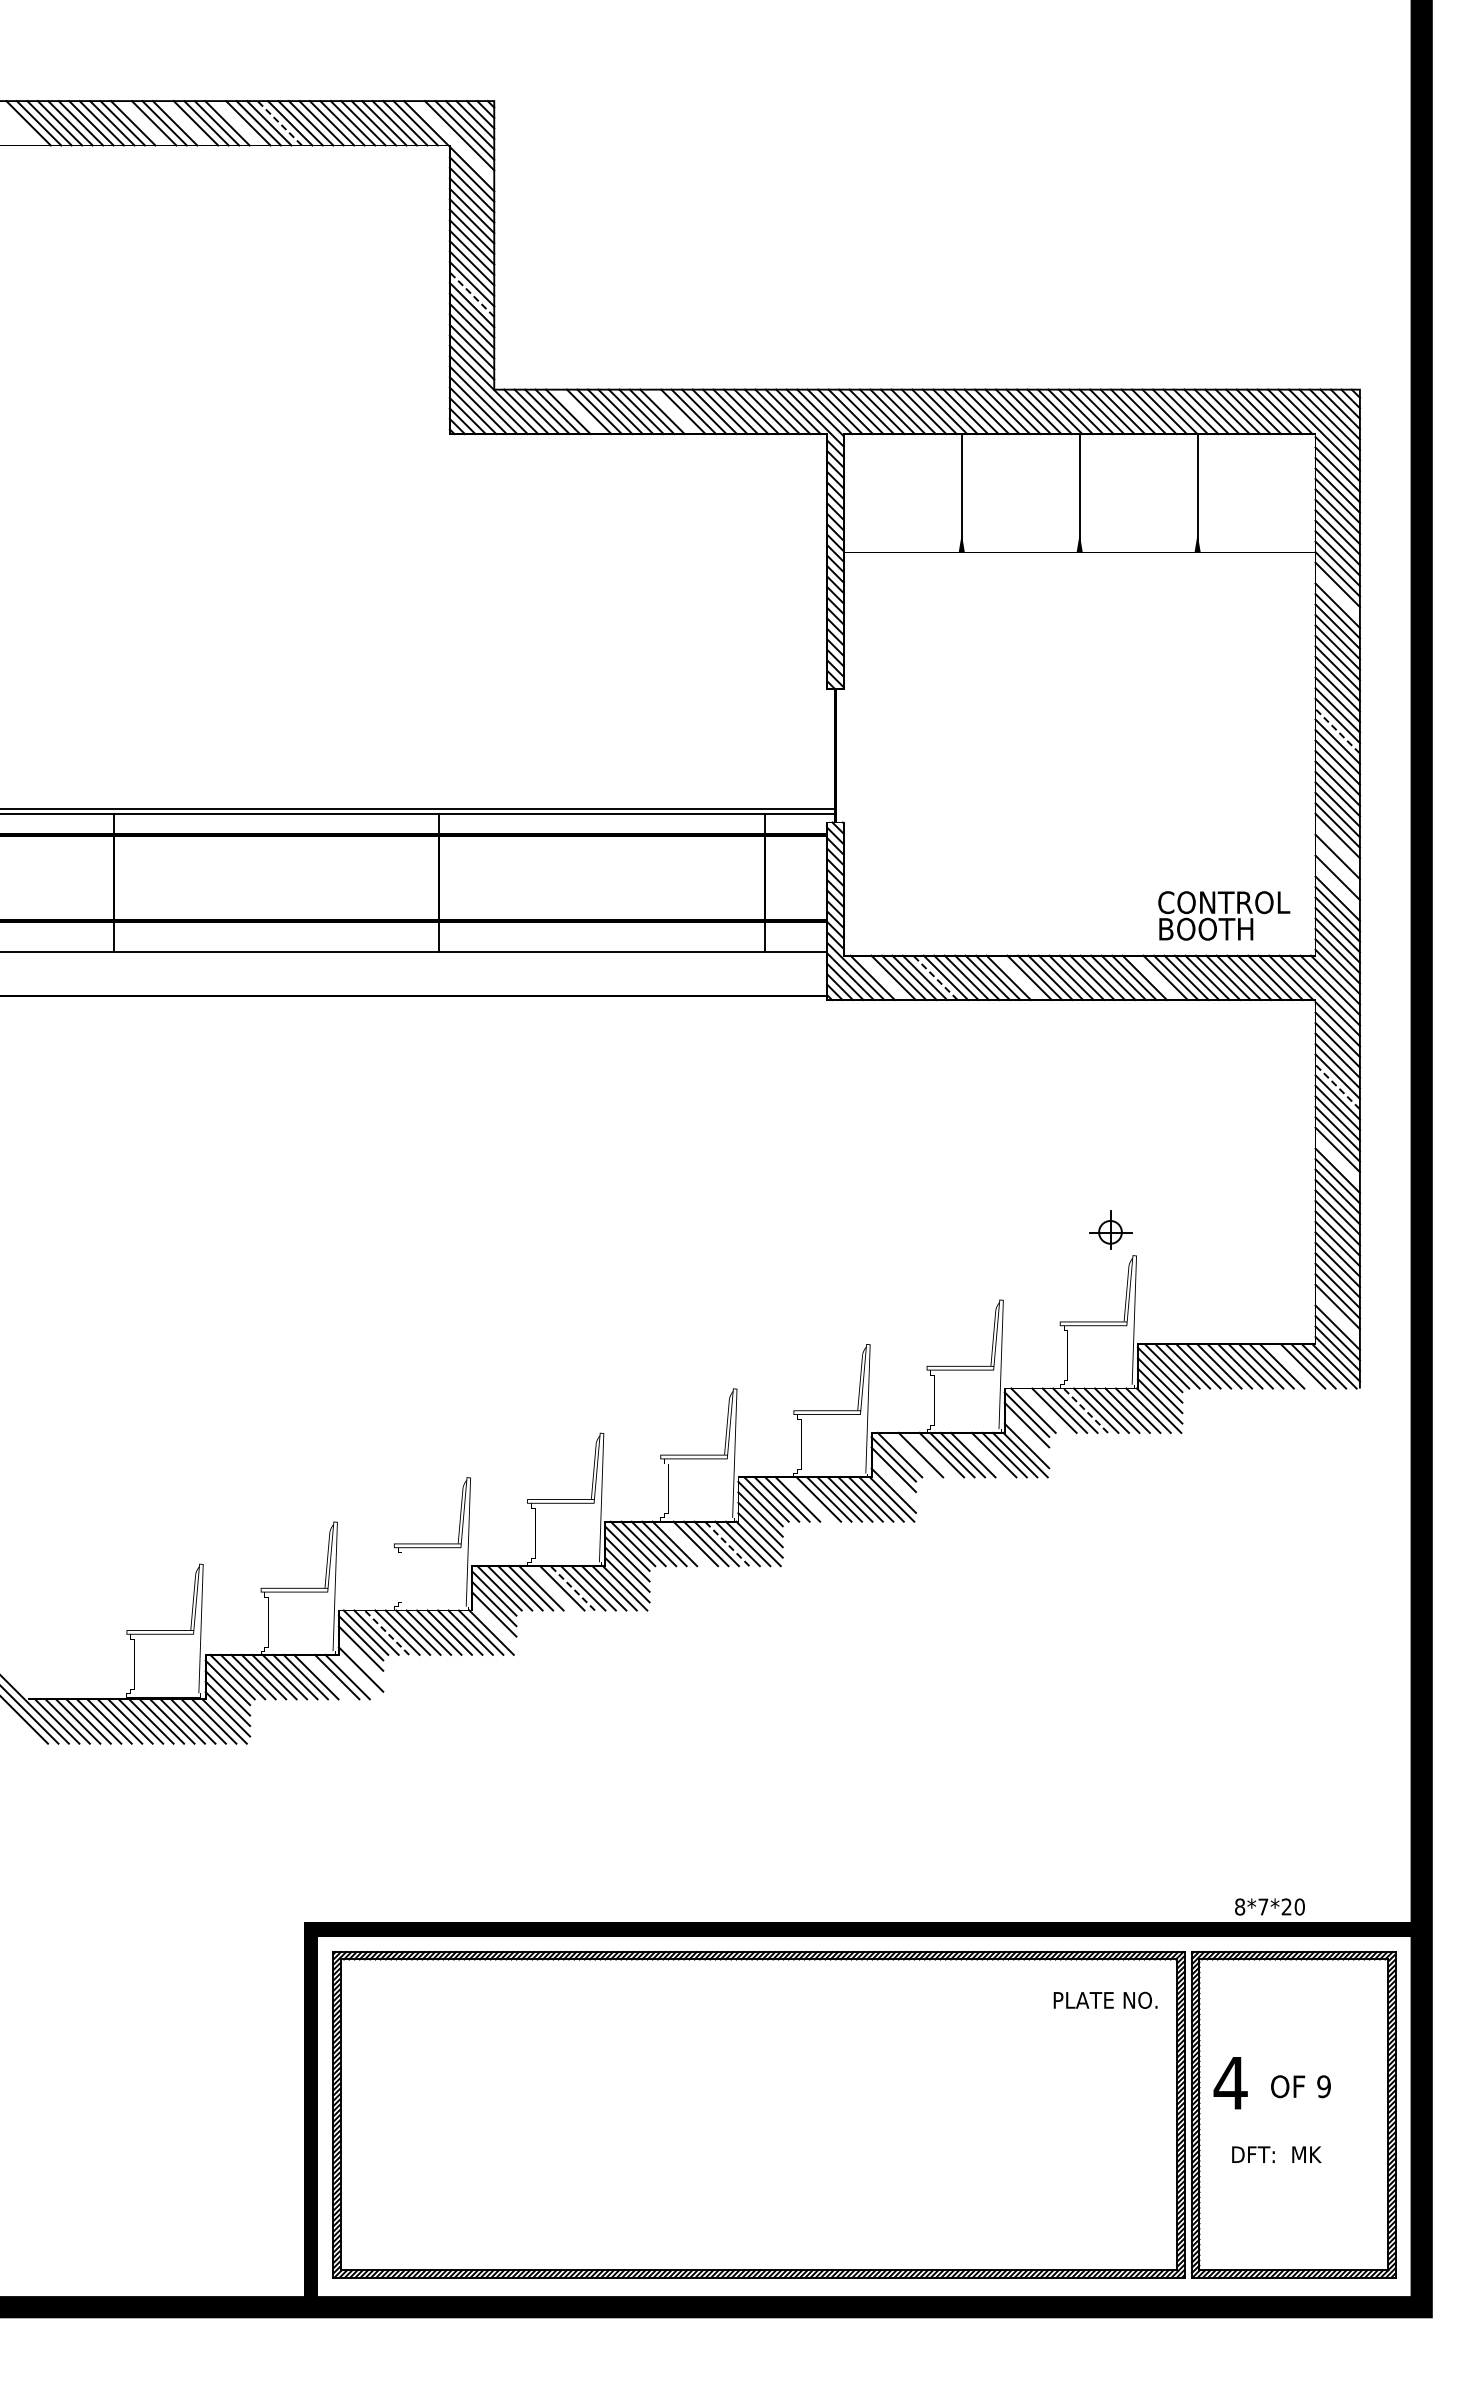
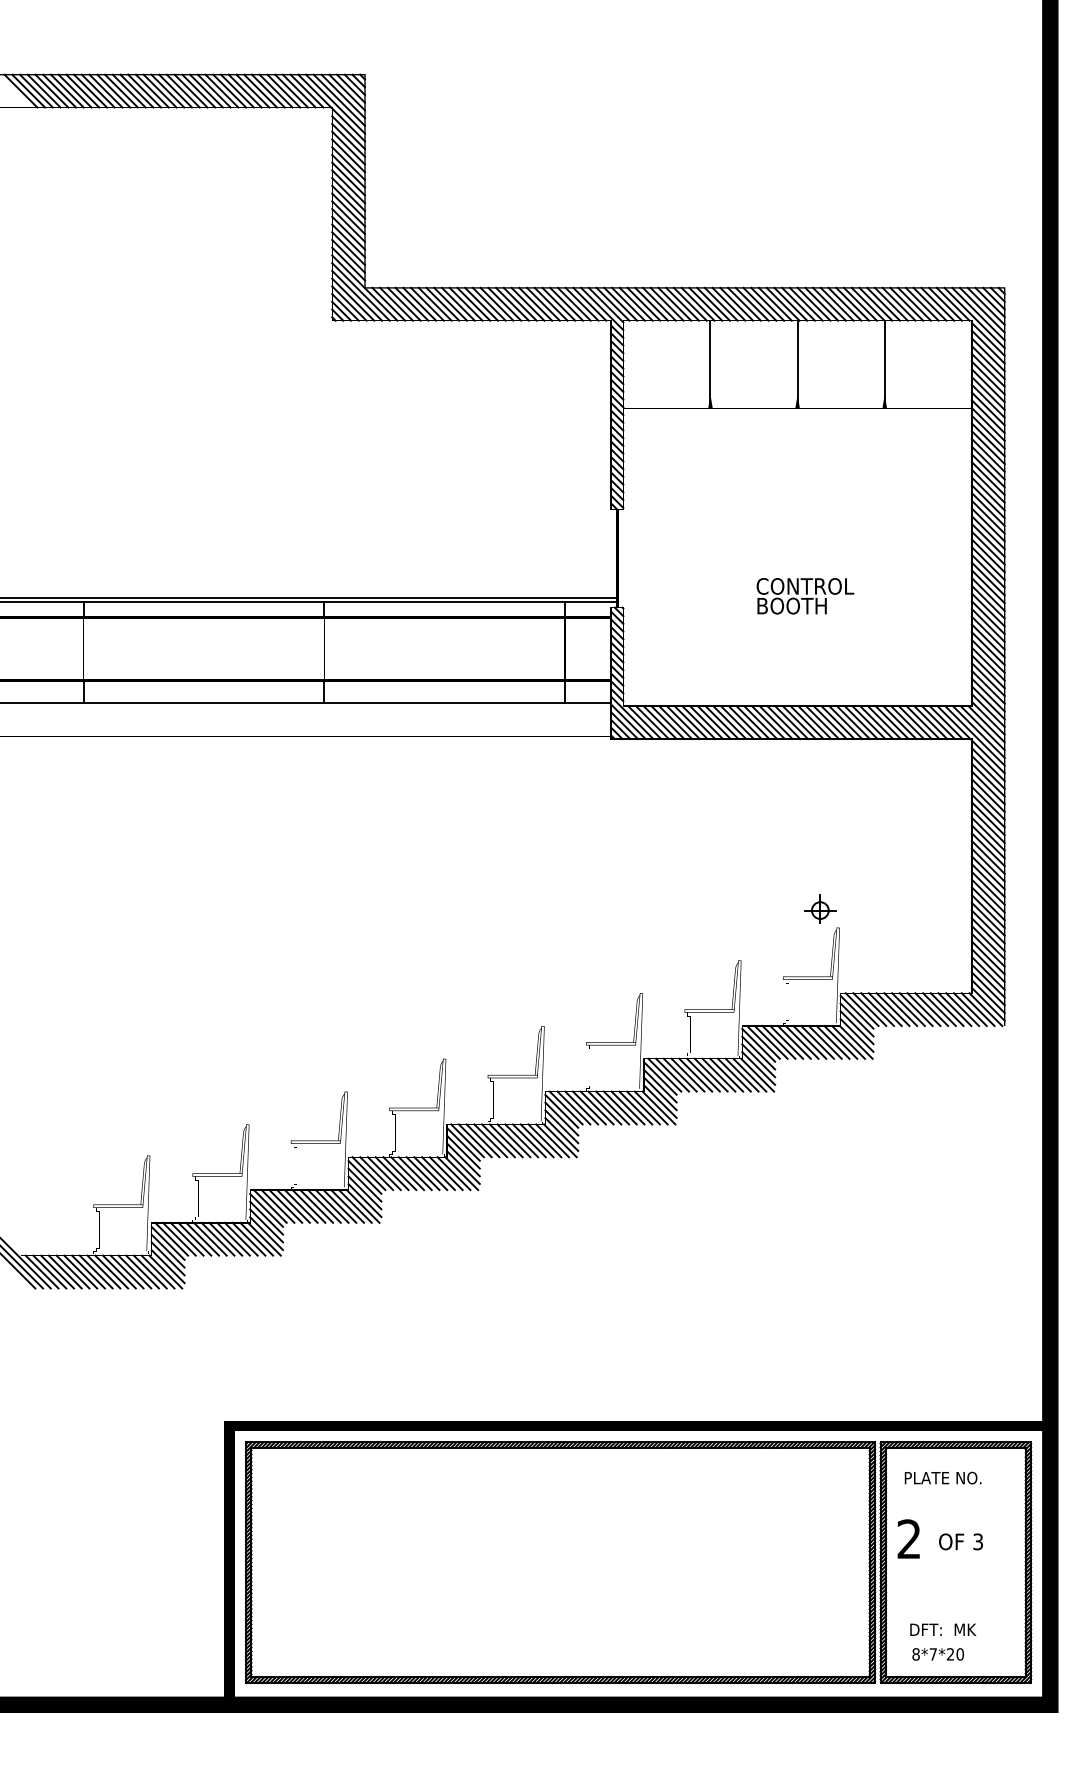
line: (279, 122) -> (206, 90), dashed -> solid
line: (143, 123) -> (105, 91), added
line: (185, 123) -> (136, 91), added
line: (237, 123) -> (175, 91), added
line: (454, 140) -> (335, 103), added
line: (471, 294) -> (348, 217), dashed -> solid
line: (578, 411) -> (427, 304), added
line: (672, 411) -> (496, 304), added
line: (1337, 595) -> (988, 440), added
line: (1337, 730) -> (988, 539), dashed -> solid
line: (1337, 846) -> (988, 625), added
line: (1337, 867) -> (988, 641), added
line: (1337, 888) -> (988, 656), added
text: (1224, 915) -> (805, 595), moved
line: (883, 977) -> (652, 722), added
line: (935, 977) -> (691, 722), dashed -> solid
line: (1019, 977) -> (753, 722), added
line: (1155, 977) -> (853, 722), added
line: (1337, 1086) -> (988, 802), dashed -> solid
line: (1337, 1160) -> (988, 857), added
line: (1337, 1317) -> (988, 973), added
line: (1292, 1366) -> (954, 1009), added
line: (1043, 1410) -> (770, 1042), added
line: (1085, 1410) -> (801, 1042), dashed -> solid
line: (1026, 1435) -> (758, 1060), added
line: (910, 1454) -> (672, 1074), added
line: (931, 1454) -> (688, 1074), added
line: (983, 1454) -> (726, 1074), added
line: (893, 1480) -> (660, 1093), added
line: (808, 1499) -> (597, 1107), added
line: (685, 1543) -> (506, 1140), added
line: (726, 1543) -> (536, 1140), dashed -> solid
line: (572, 1587) -> (422, 1173), dashed -> solid
line: (551, 1588) -> (407, 1173), added
line: (494, 1624) -> (365, 1200), added
line: (386, 1632) -> (285, 1206), dashed -> solid
line: (360, 1658) -> (266, 1225), added
line: (326, 1676) -> (241, 1238), added
line: (357, 1676) -> (263, 1238), added
text: (1269, 1906) -> (937, 1654), moved
text: (1105, 1999) -> (943, 1477), moved
text: (1230, 2082) -> (909, 1538), 4 -> 2
text: (1323, 2086) -> (977, 1541), 9 -> 3
text: (1276, 2154) -> (943, 1629), moved

